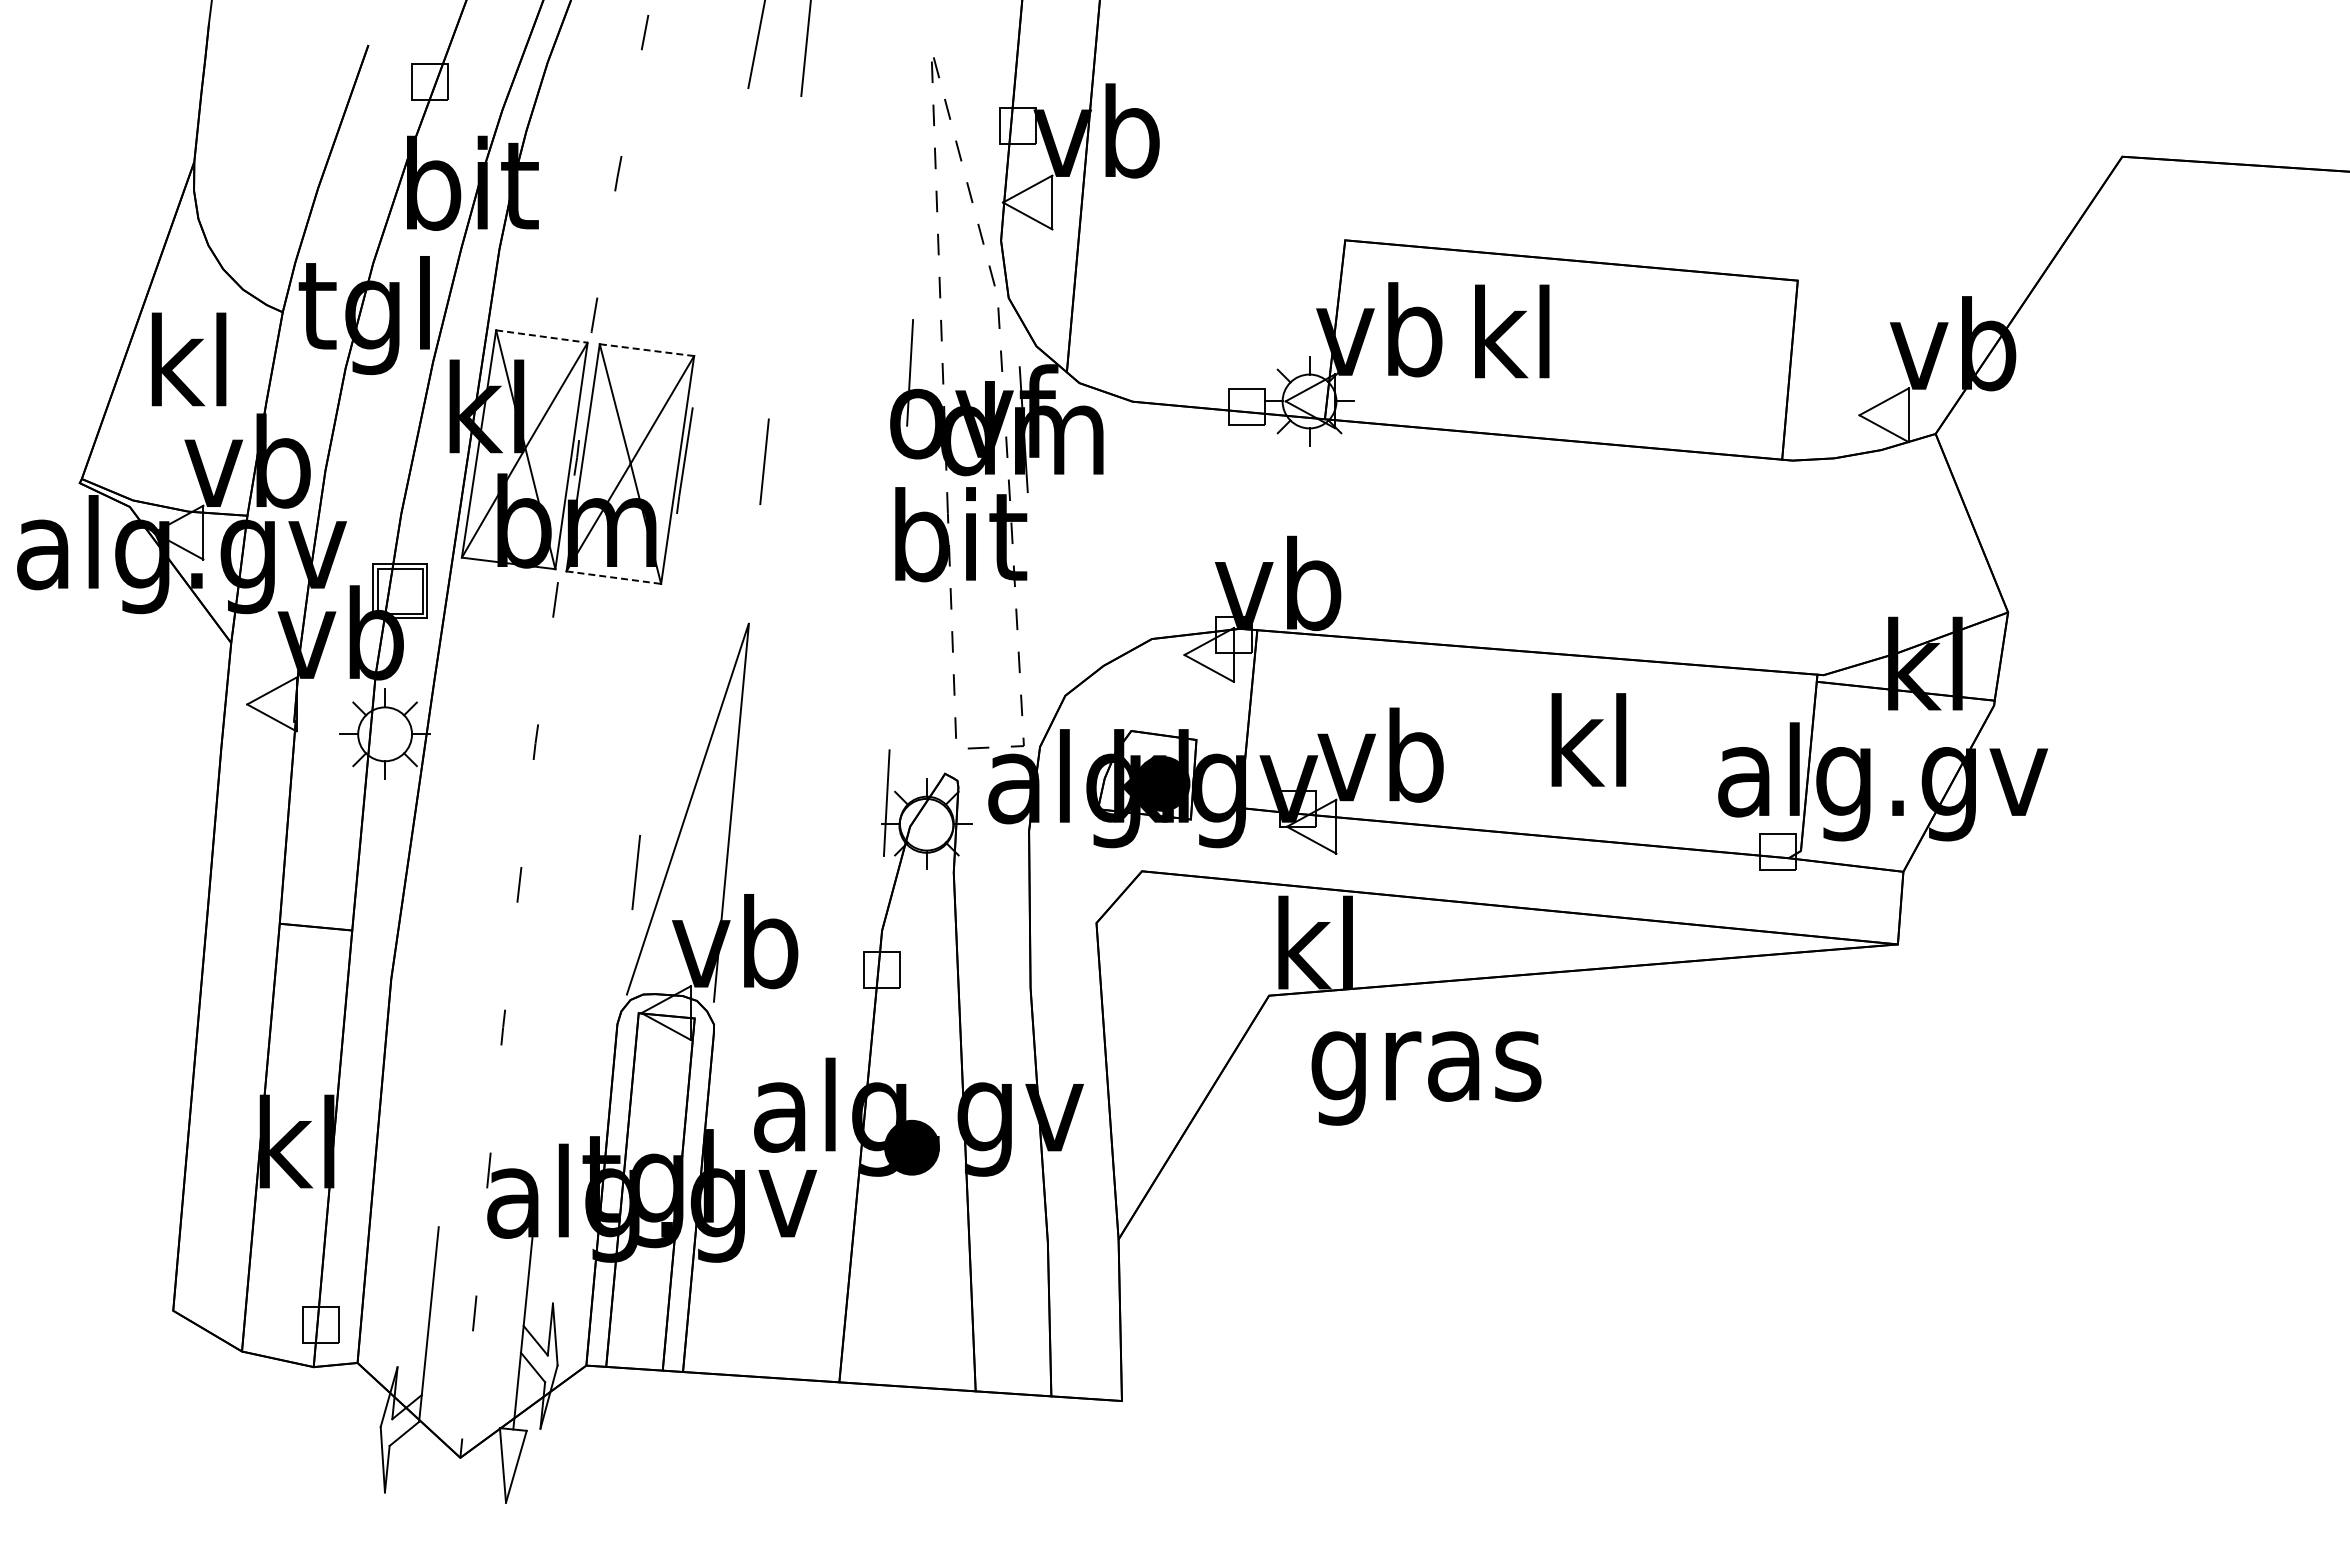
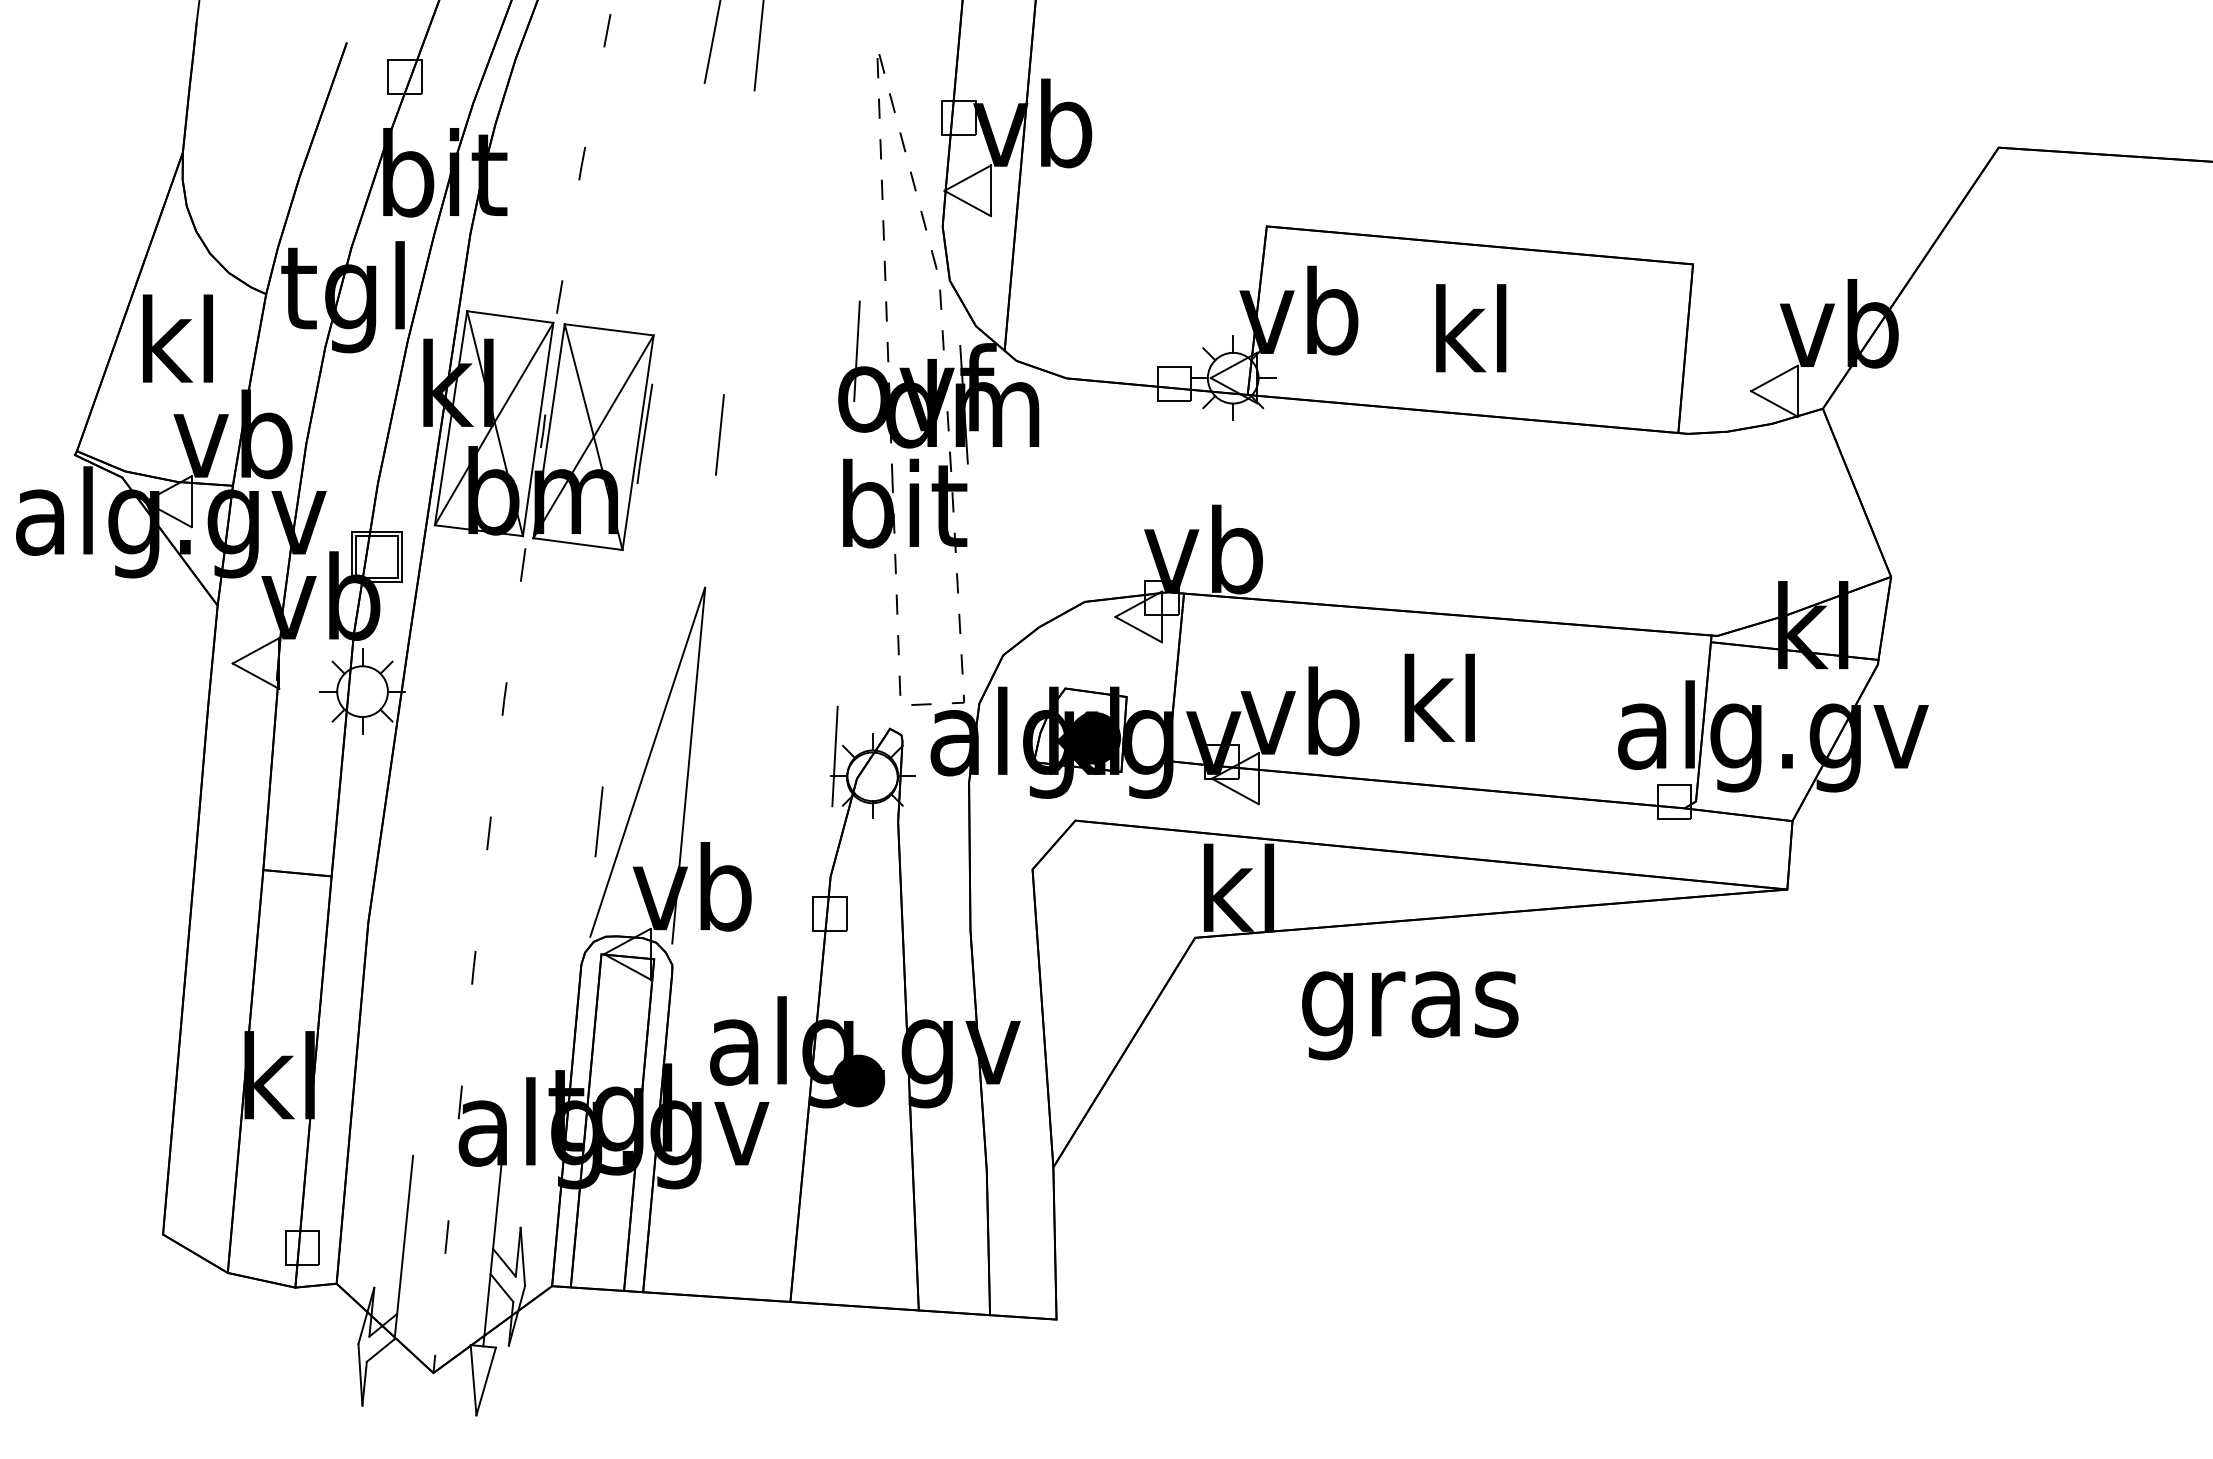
text: (1512, 331) -> (1471, 328), moved
line: (542, 336) -> (510, 316), dashed -> solid
line: (646, 350) -> (608, 330), dashed -> solid
line: (613, 577) -> (577, 543), dashed -> solid
text: (1588, 739) -> (1439, 697), moved
text: (1426, 1078) -> (1410, 1015), moved

